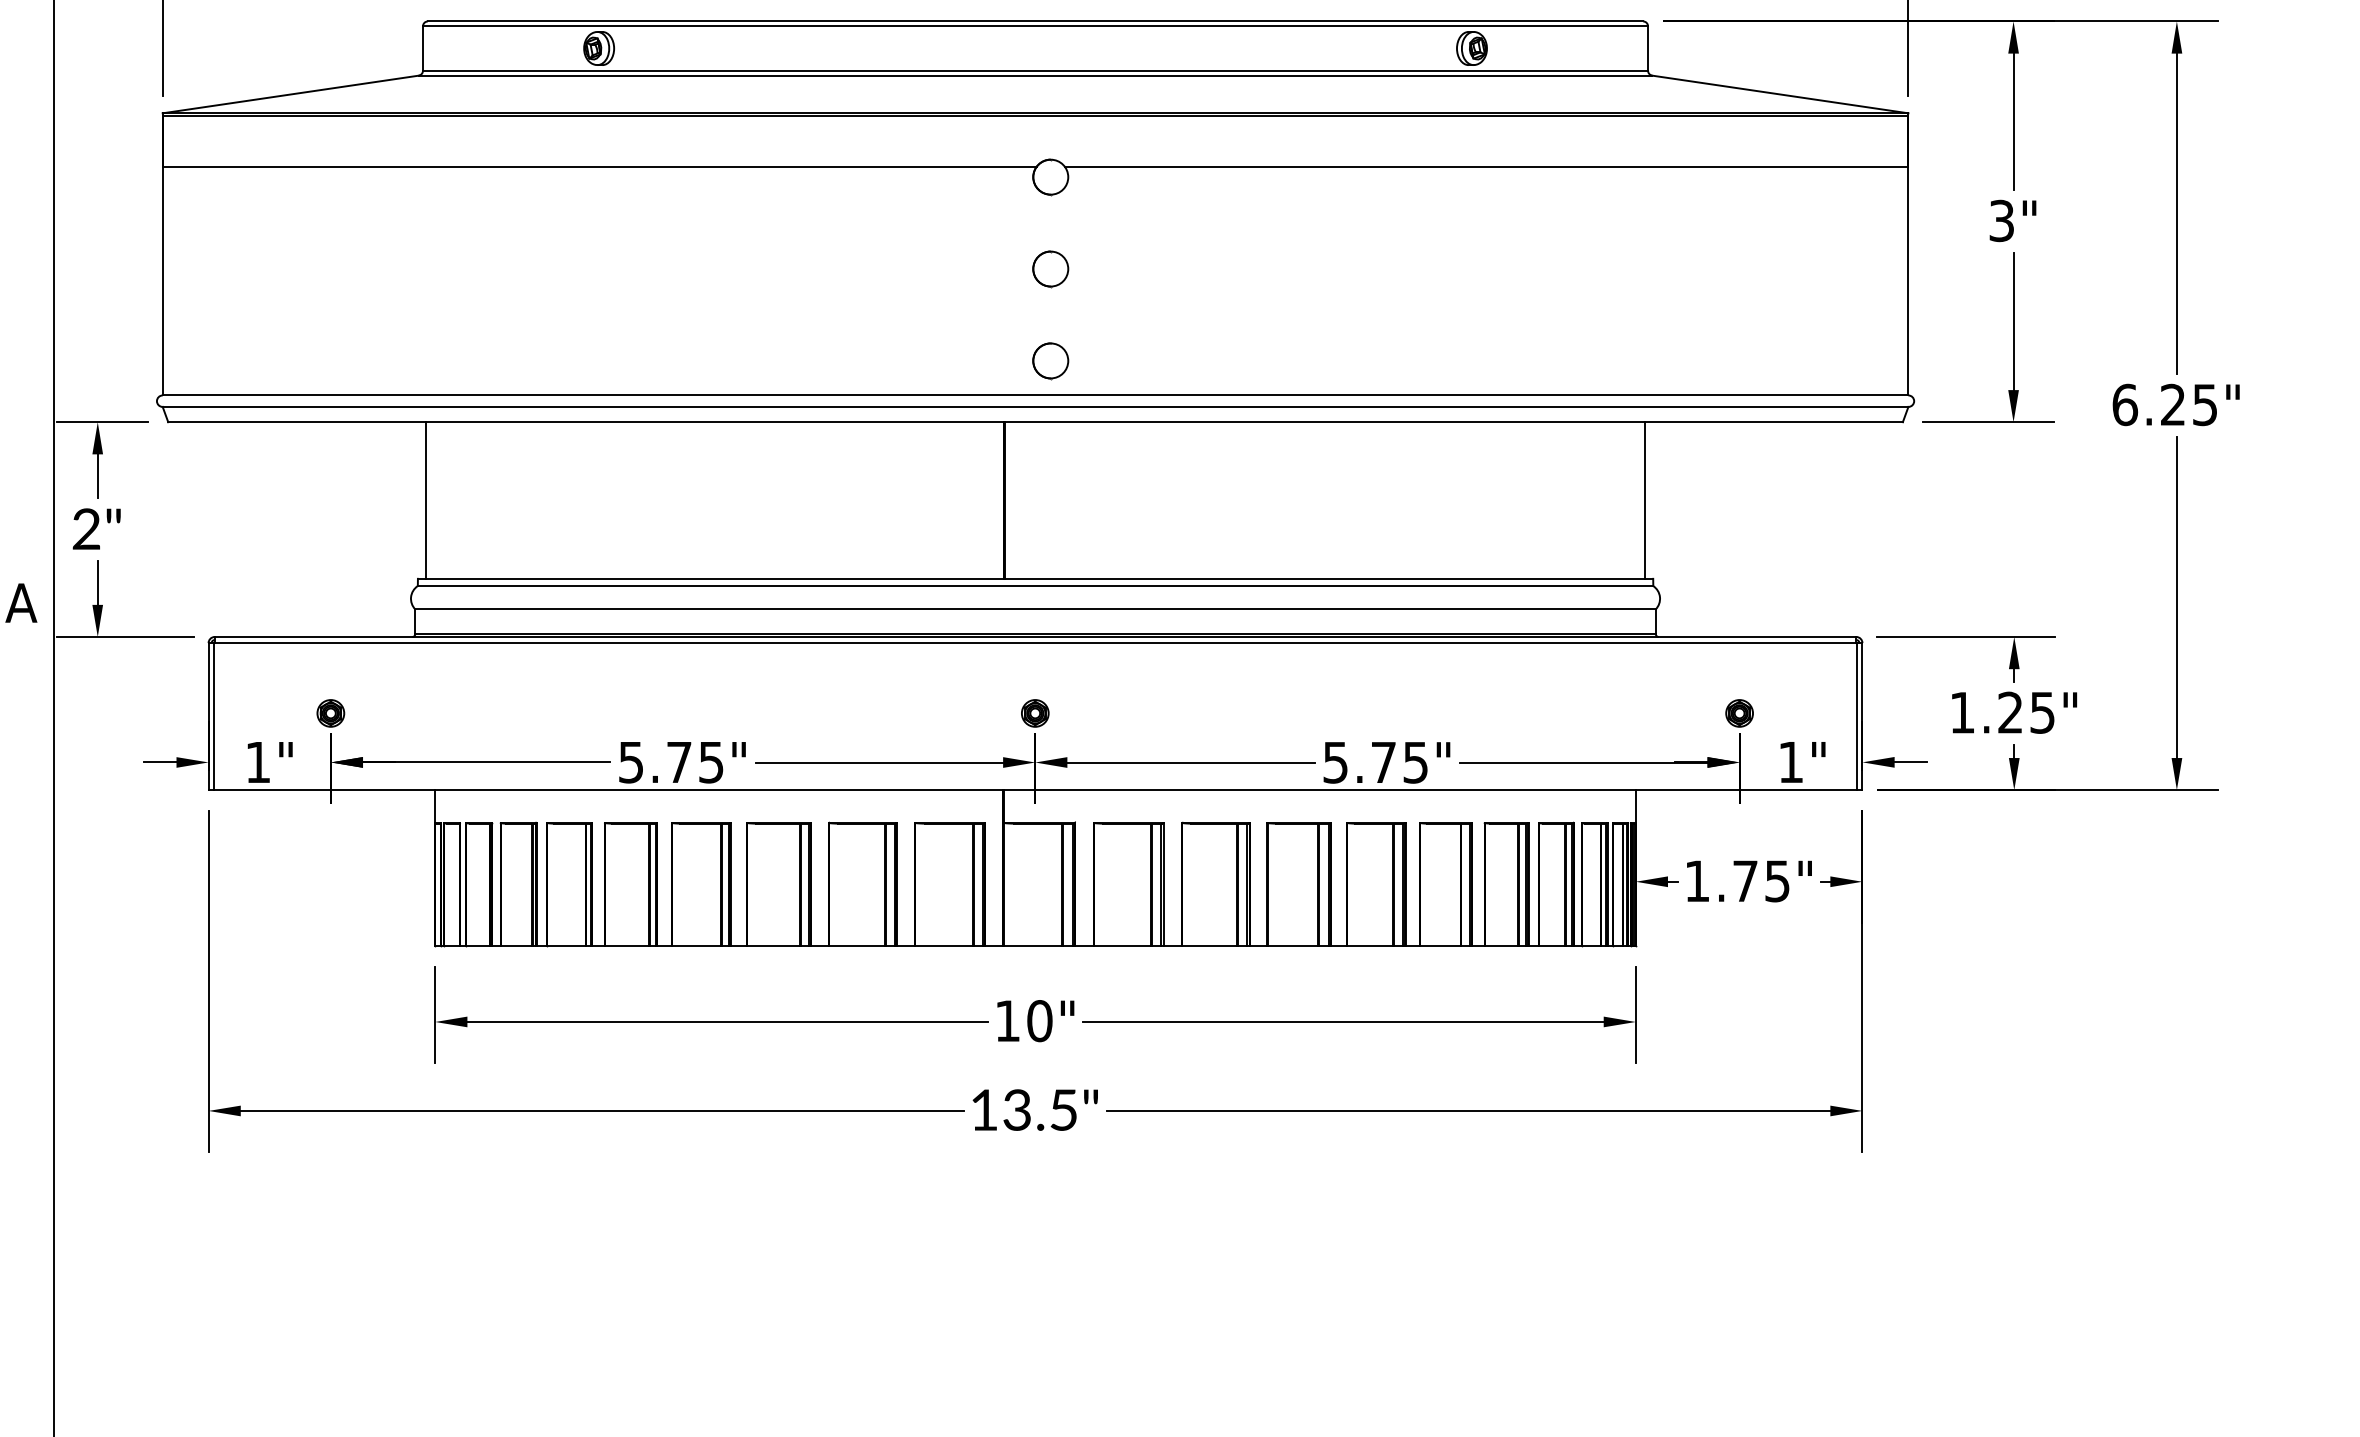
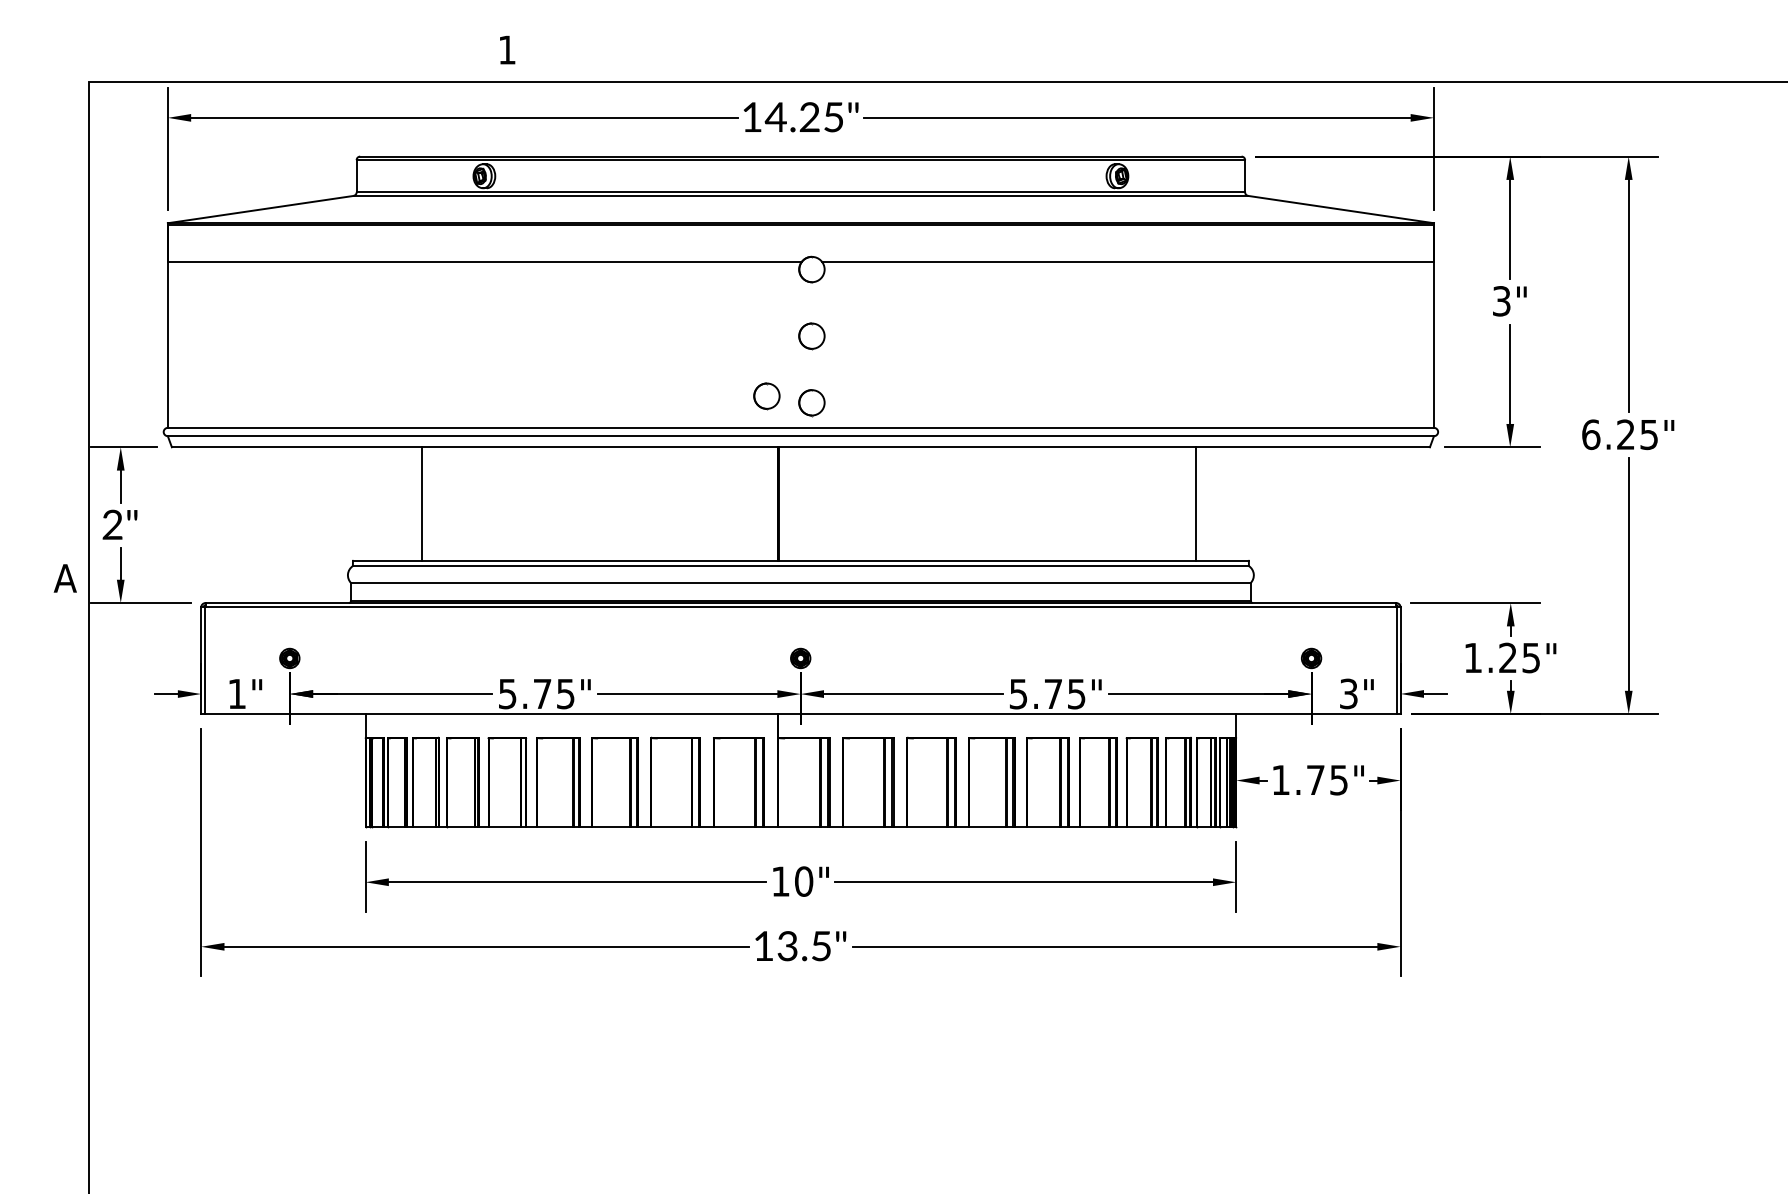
part: (988, 352) -> (766, 396), added
line: (425, 499) -> (421, 503), moved
line: (1644, 499) -> (1195, 503), moved
text: (1790, 761) -> (1348, 693), 1" -> 3"

